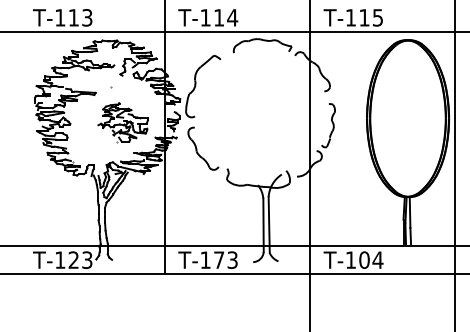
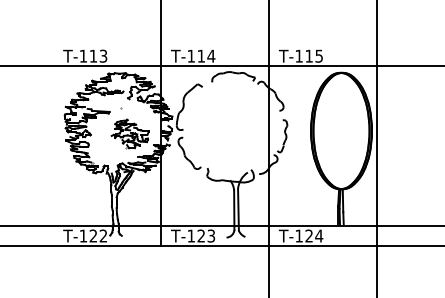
text: (218, 259) -> (200, 235), T-173 -> T-123
text: (364, 259) -> (309, 235), T-104 -> T-124
text: (87, 260) -> (103, 236), T-123 -> T-122

